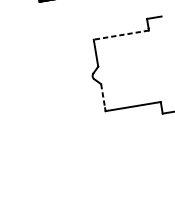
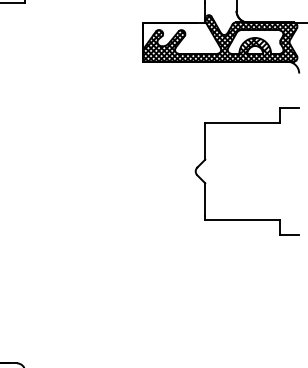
line: (120, 35) -> (241, 123), dashed -> solid
line: (103, 96) -> (205, 199), dashed -> solid

